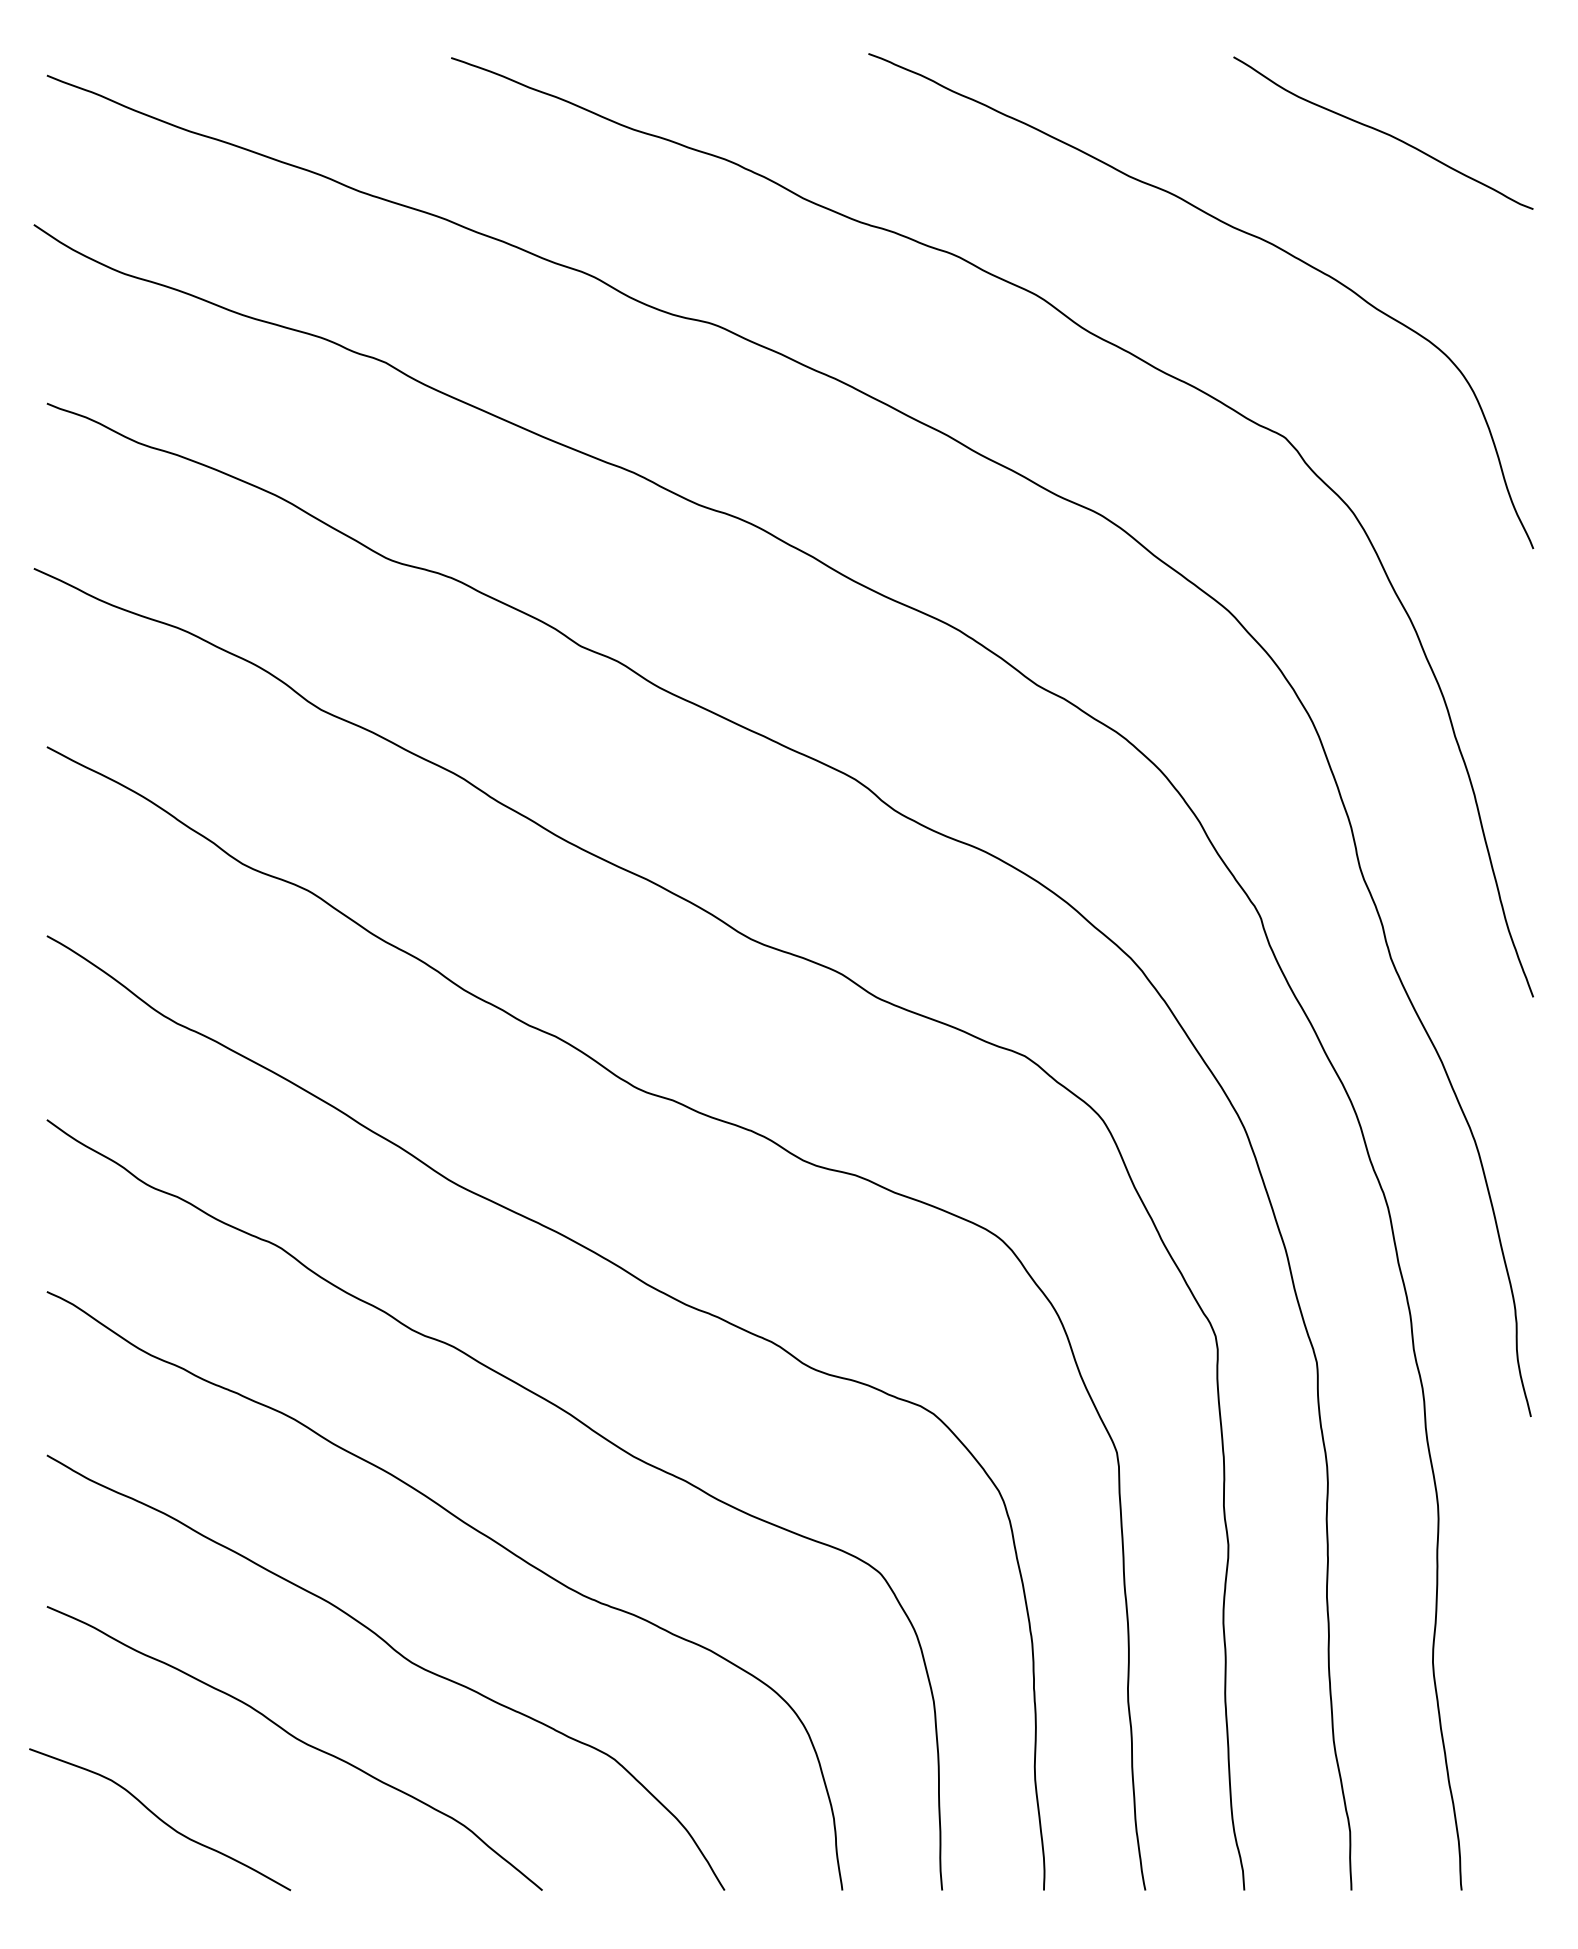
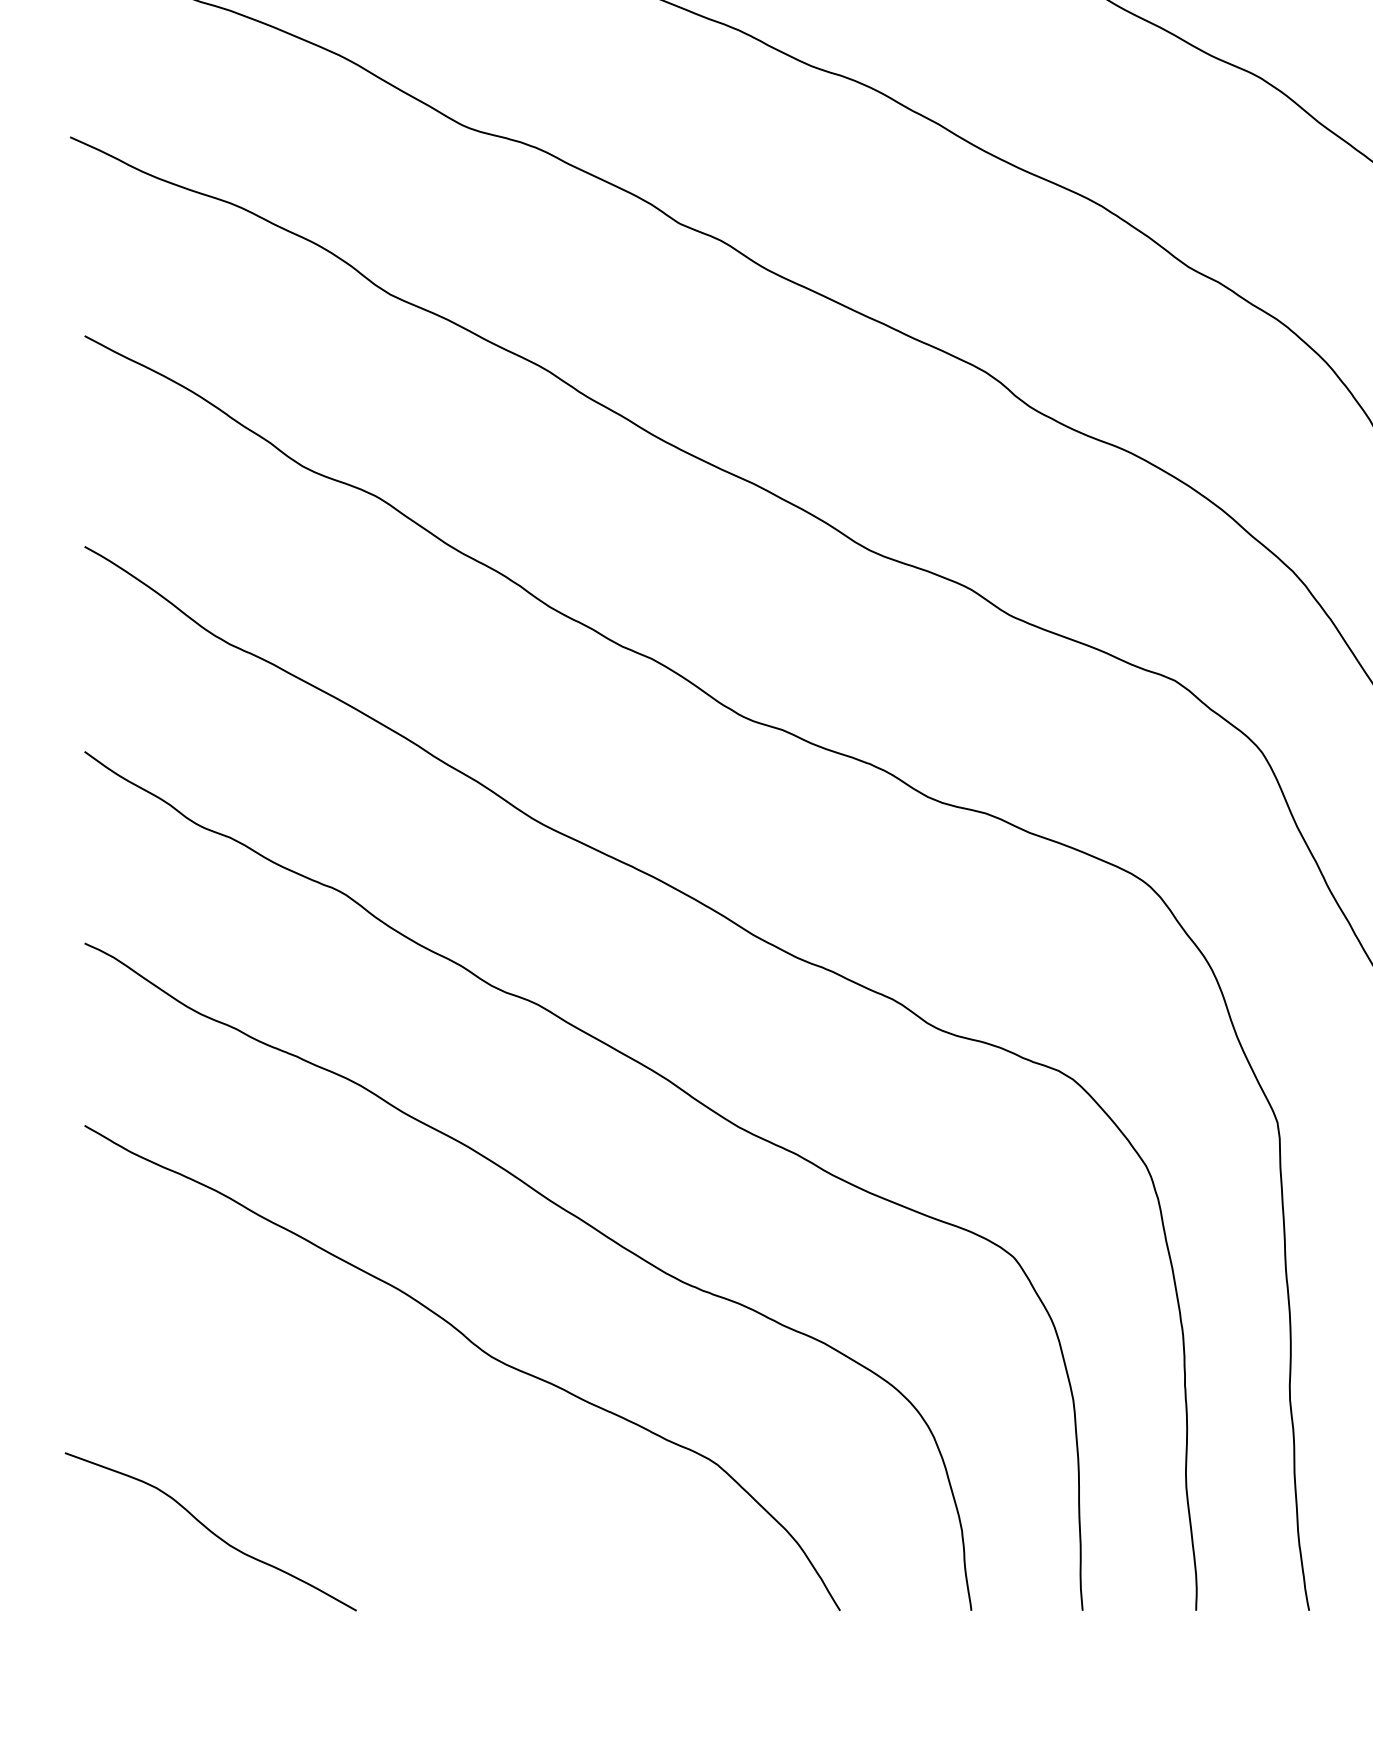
curve: (297, 1740) -> (363, 1443), removed

